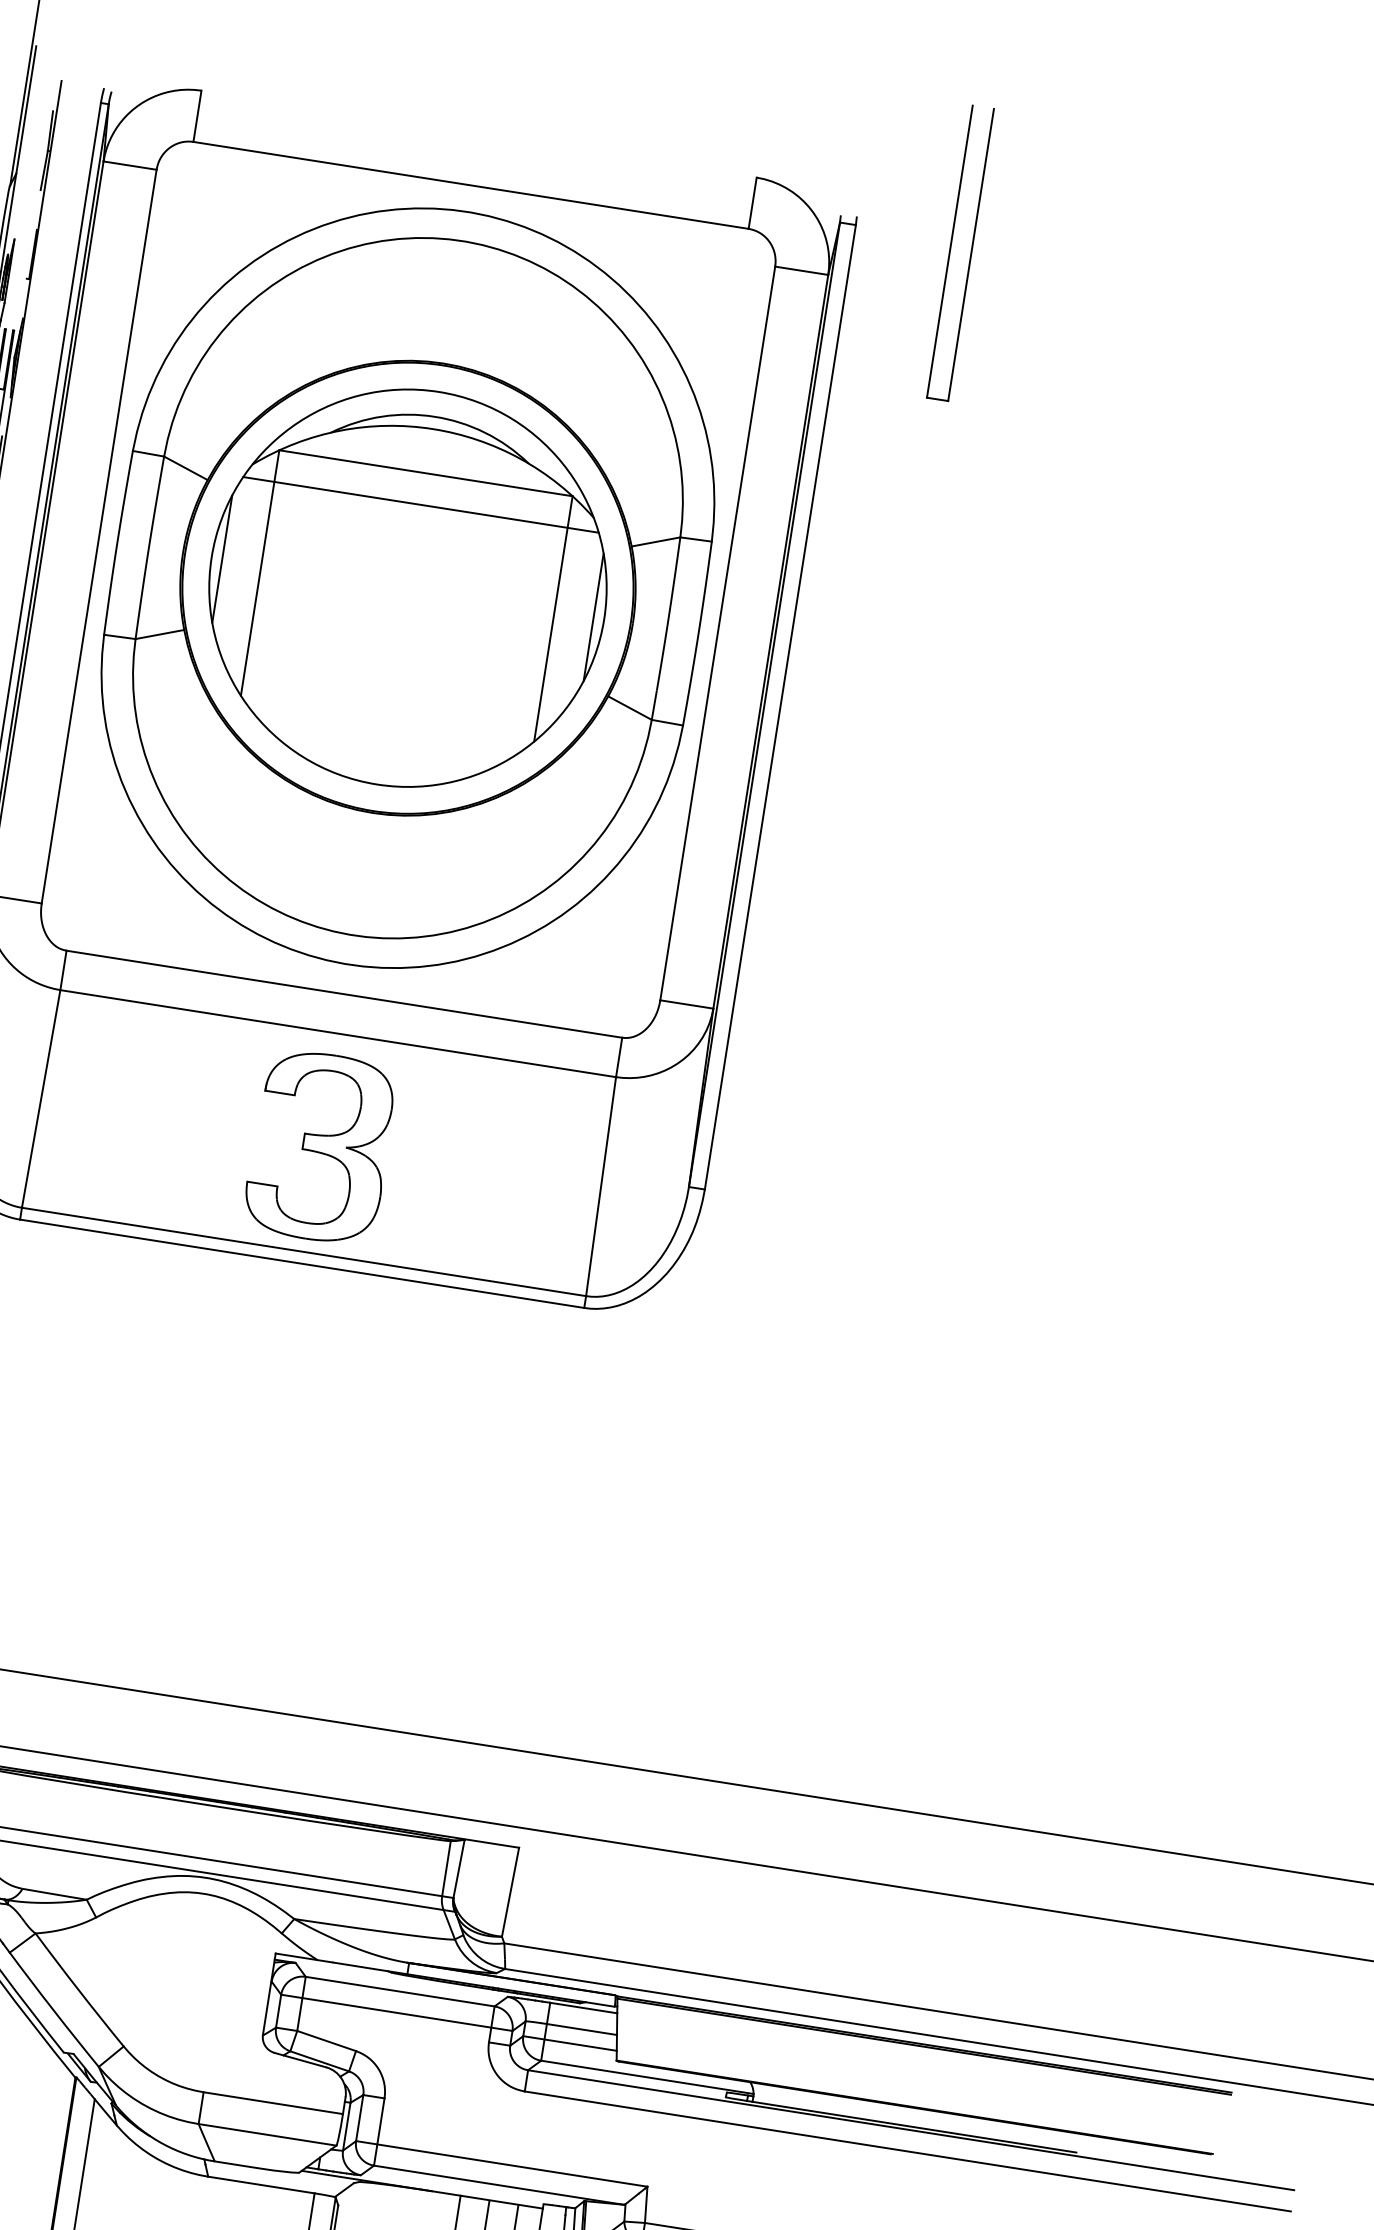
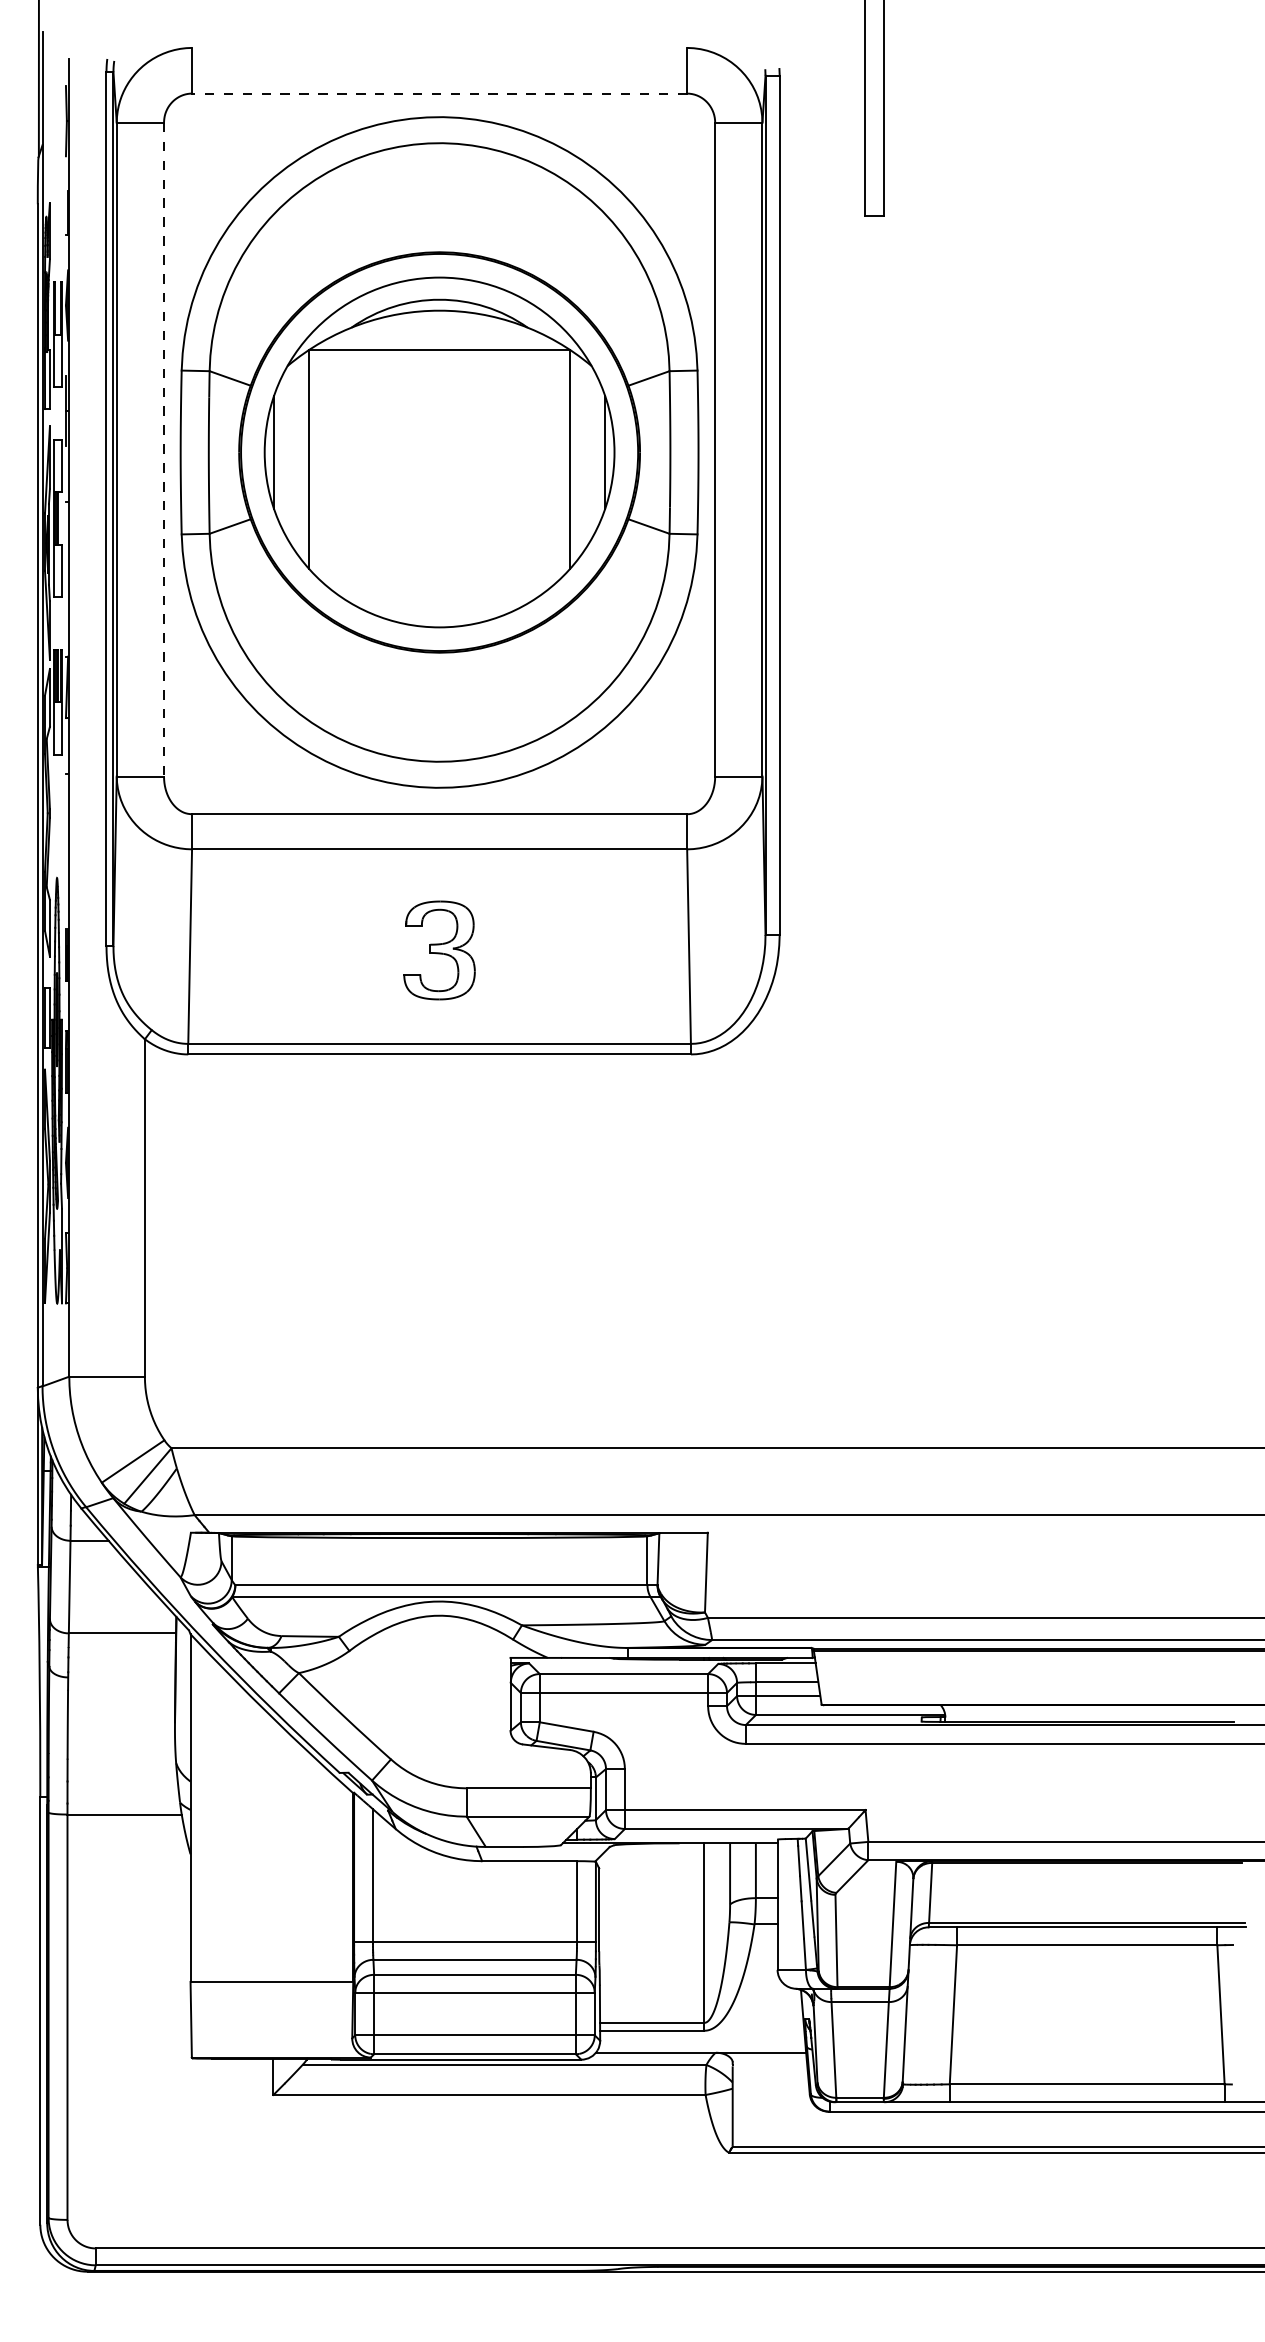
line: (470, 185) -> (439, 93), solid -> dashed
line: (420, 505) -> (439, 378), removed
line: (99, 536) -> (164, 449), solid -> dashed
part: (320, 1147) -> (439, 950), size x0.6

